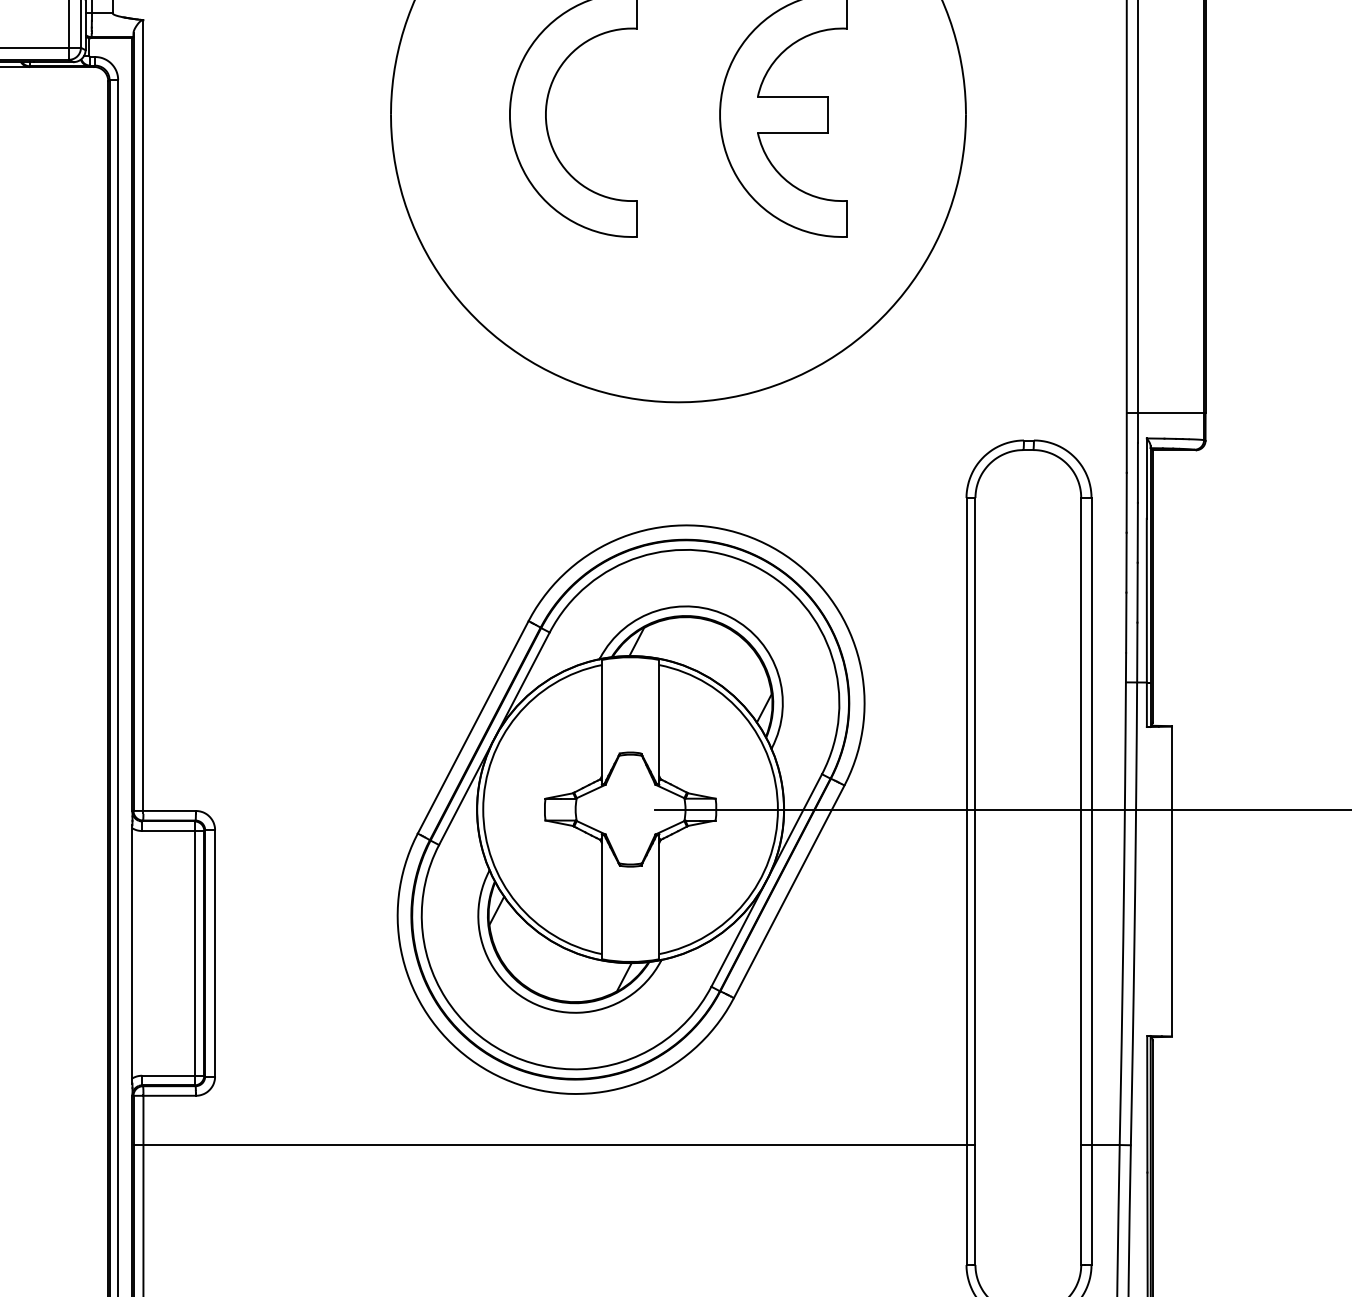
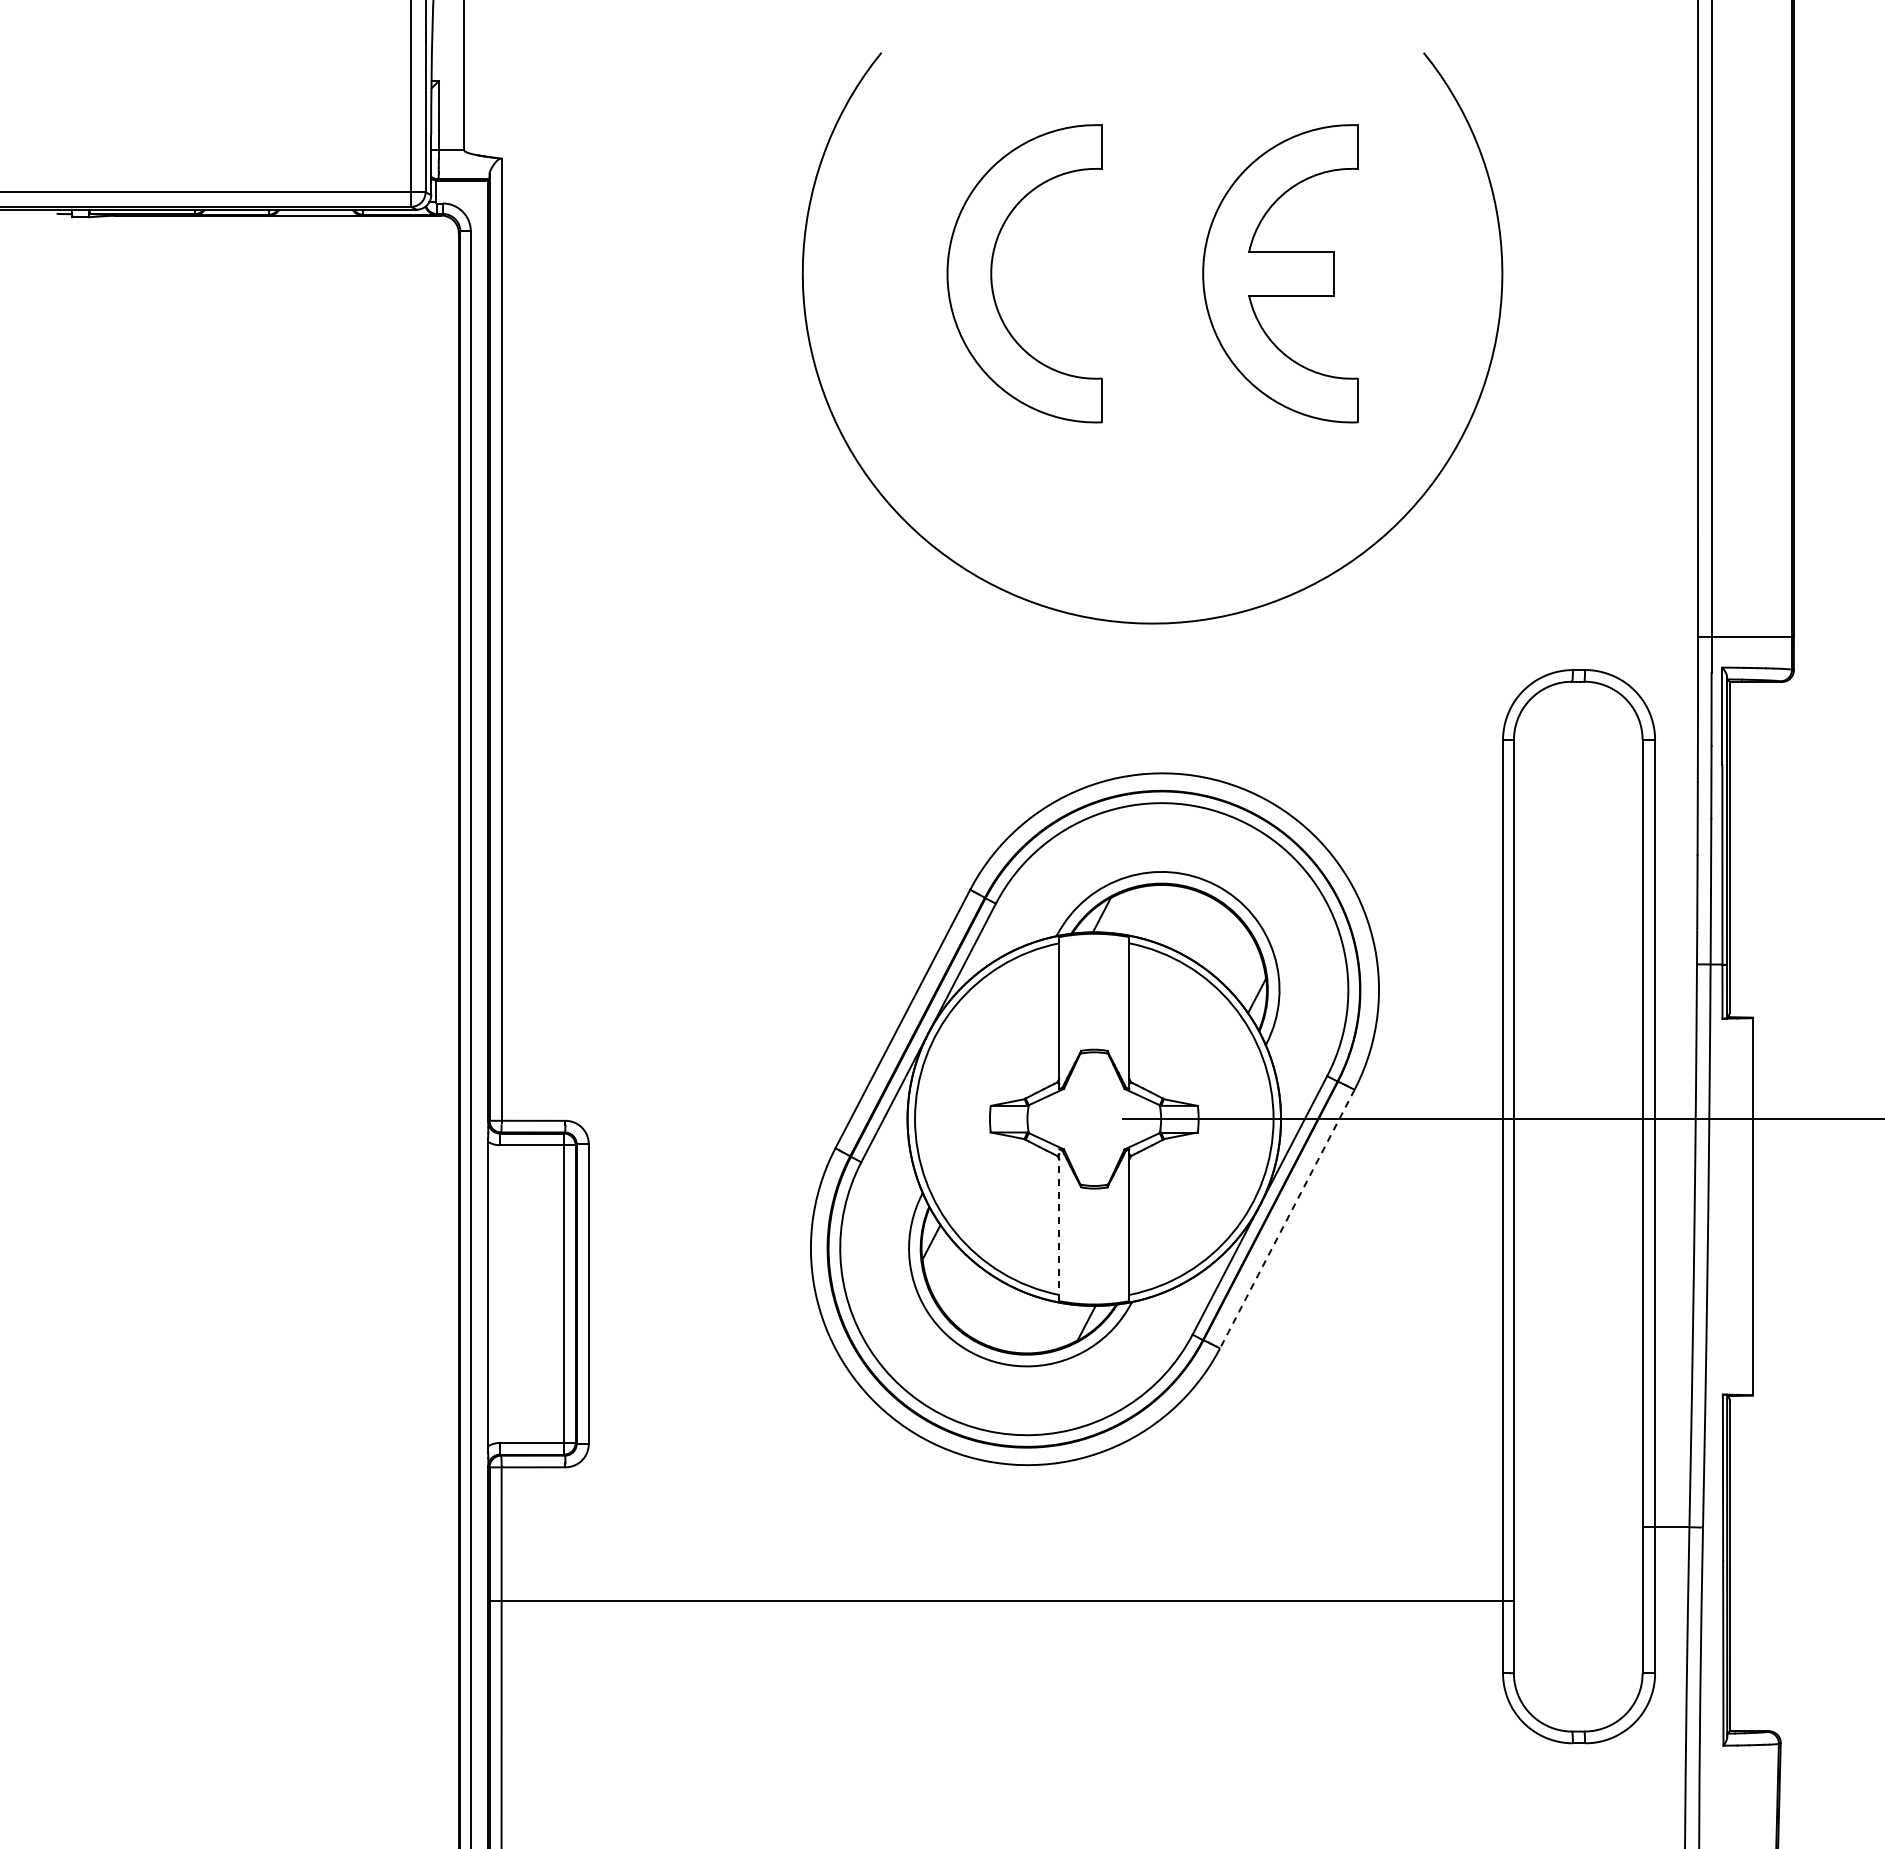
line: (789, 892) -> (1287, 1219), solid -> dashed
line: (601, 896) -> (1059, 1224), solid -> dashed
line: (554, 1145) -> (1001, 1601), moved

